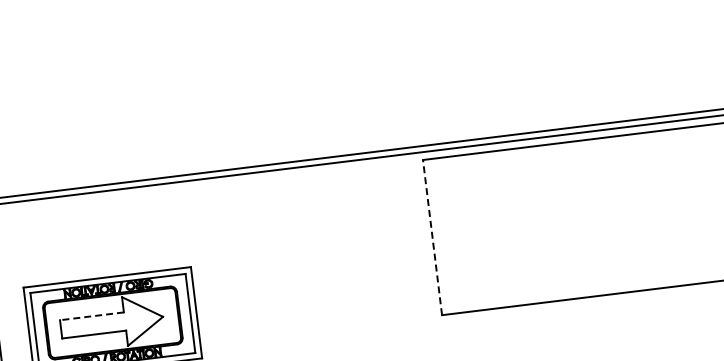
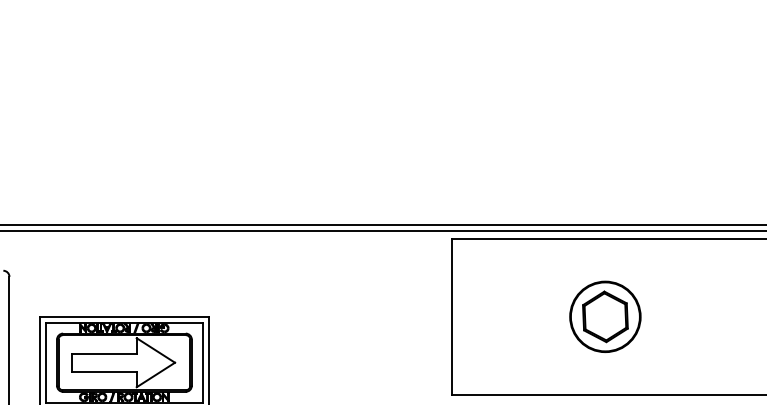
part: (584, 218) -> (605, 316), added
line: (432, 237) -> (452, 316), dashed -> solid
line: (91, 316) -> (104, 353), dashed -> solid

